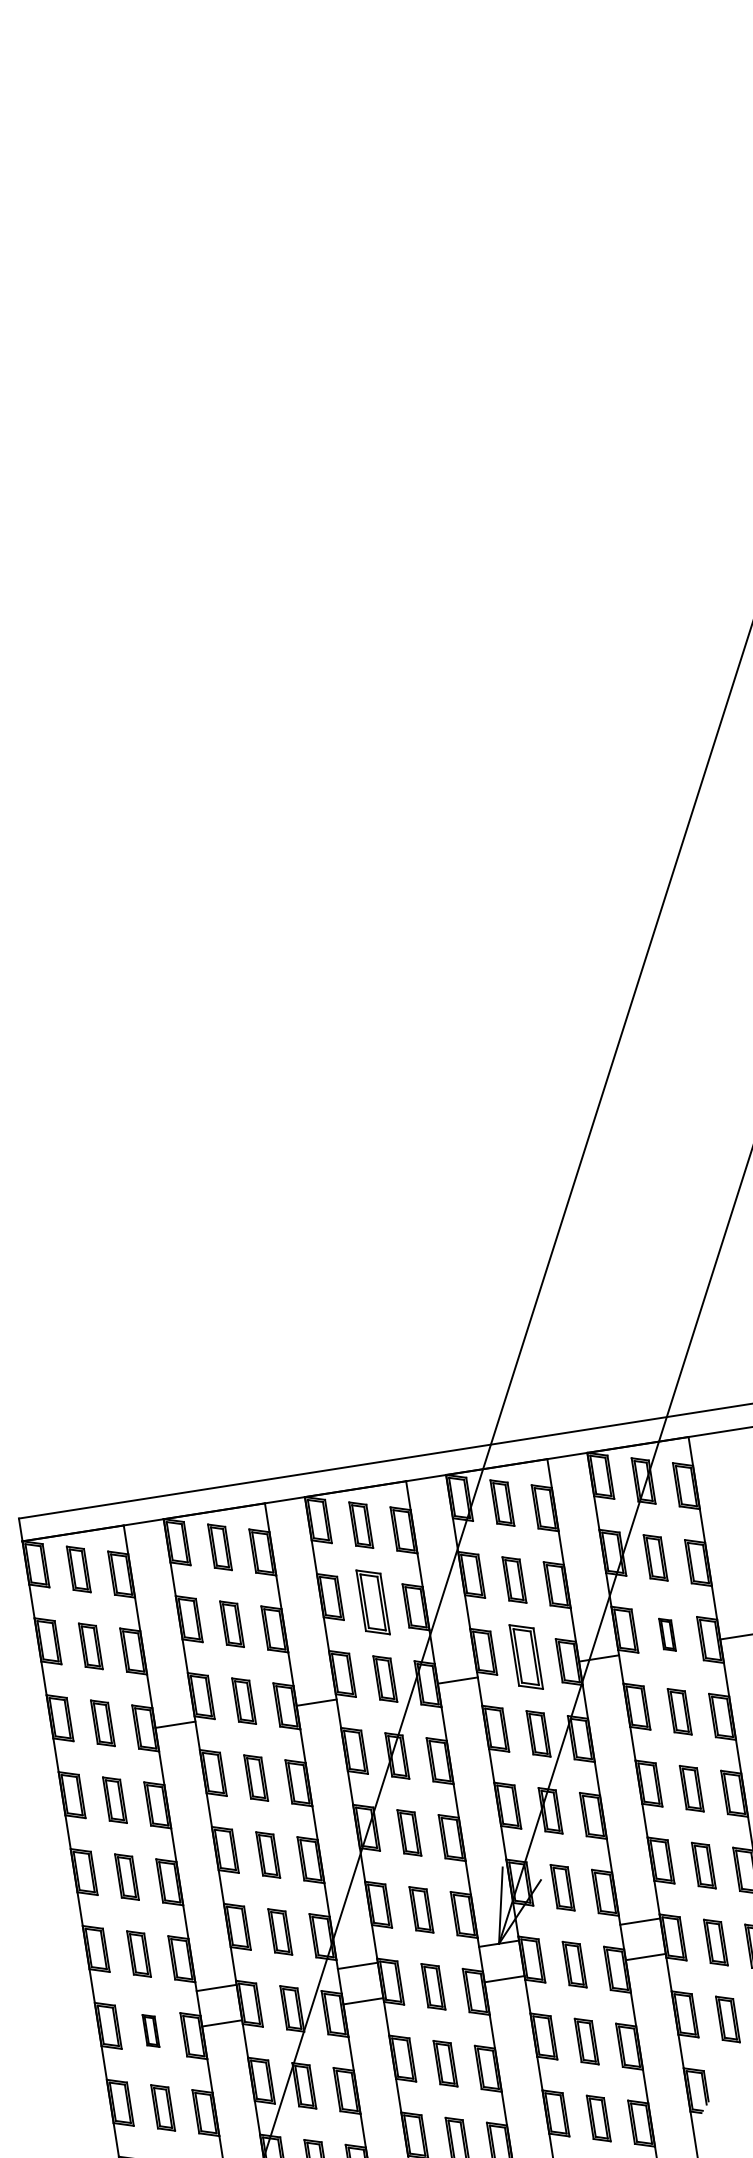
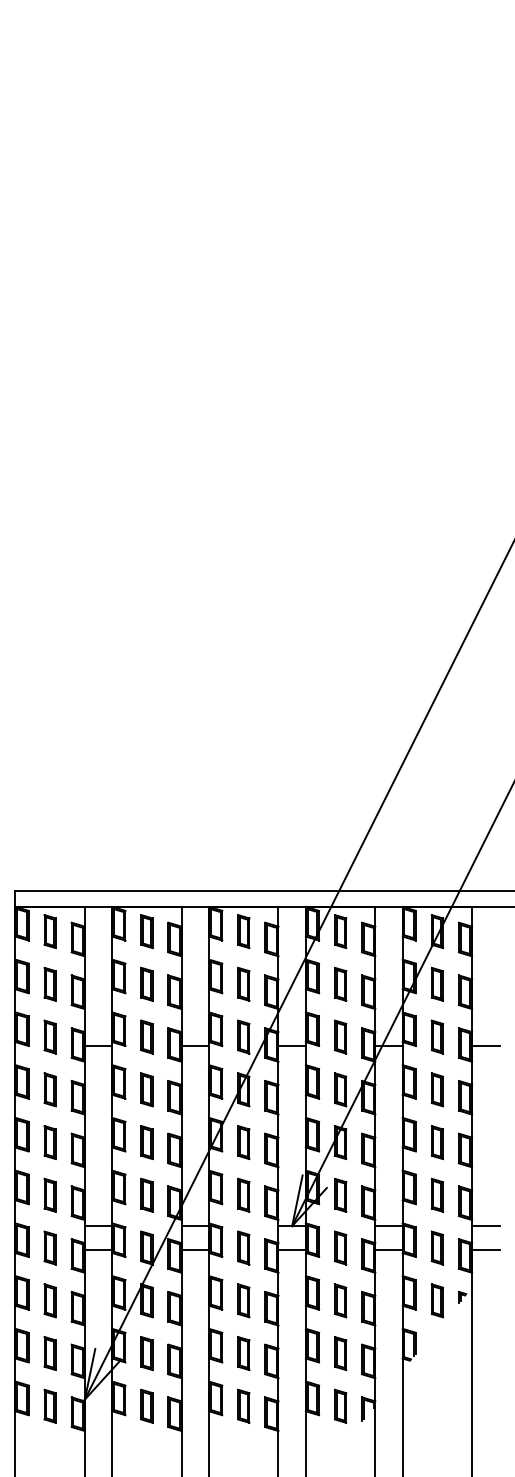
part: (372, 1600) -> (243, 983), size x0.71
part: (666, 1634) -> (436, 1036), size x1.43
part: (526, 1656) -> (340, 1036), size x0.71
part: (149, 2030) -> (49, 1247), size x1.43

